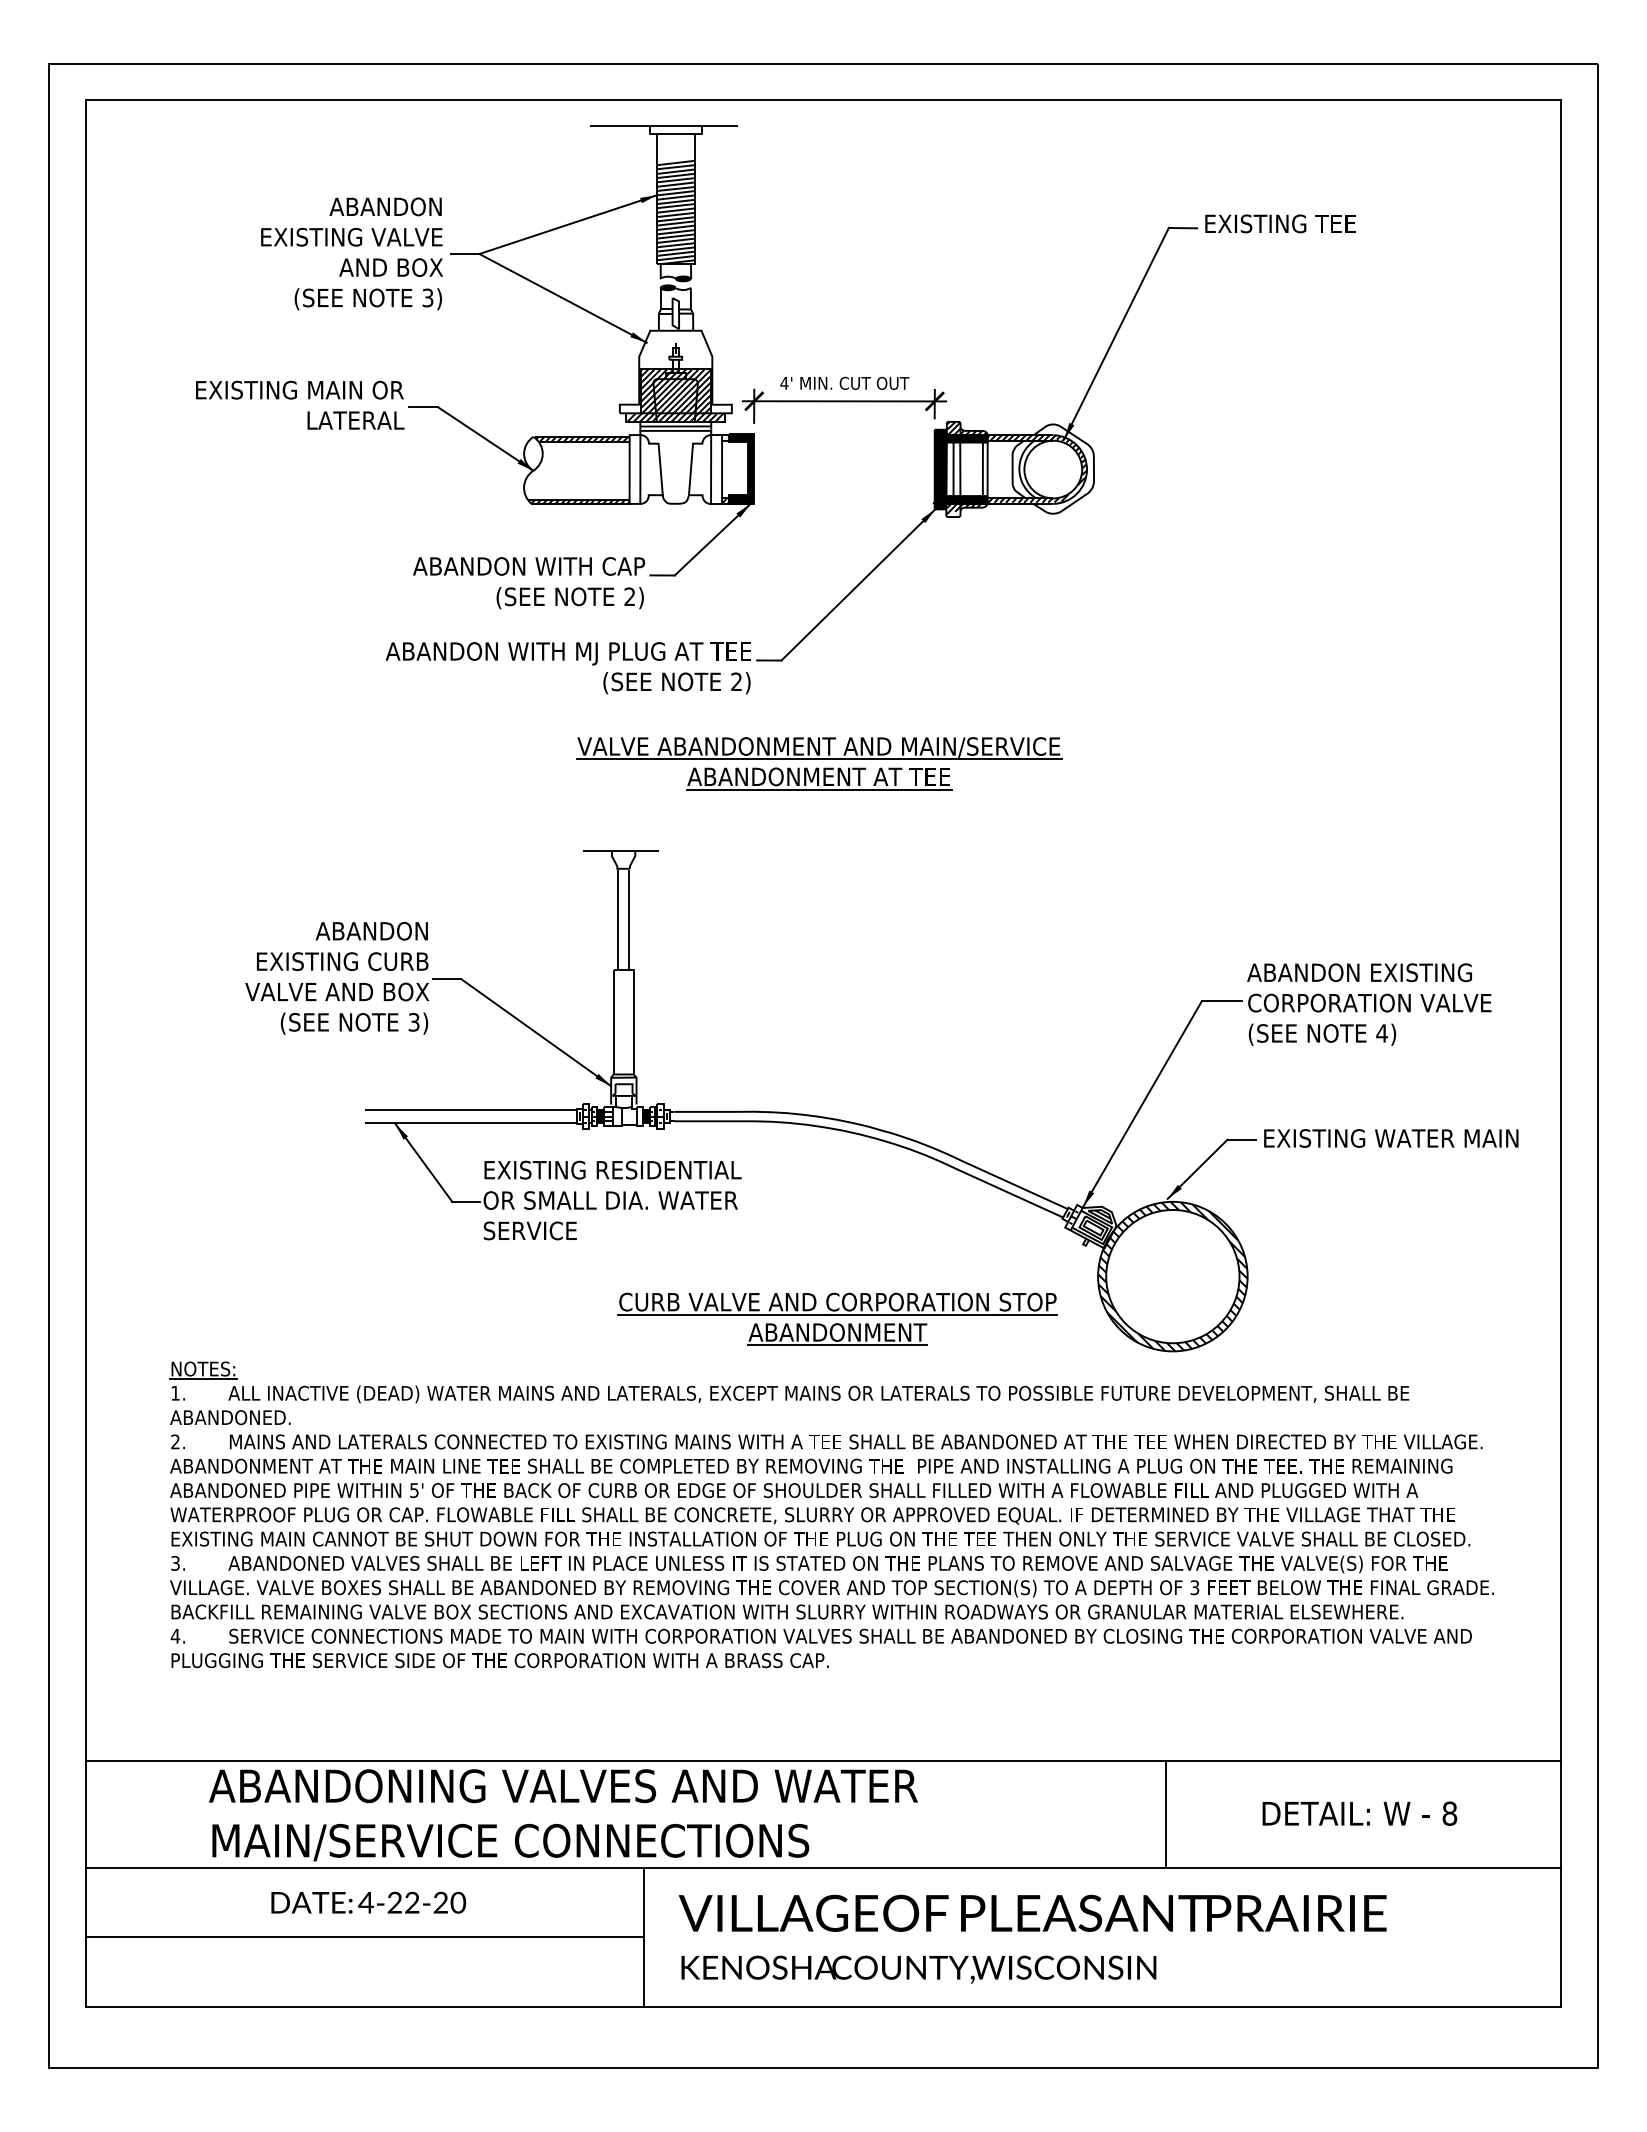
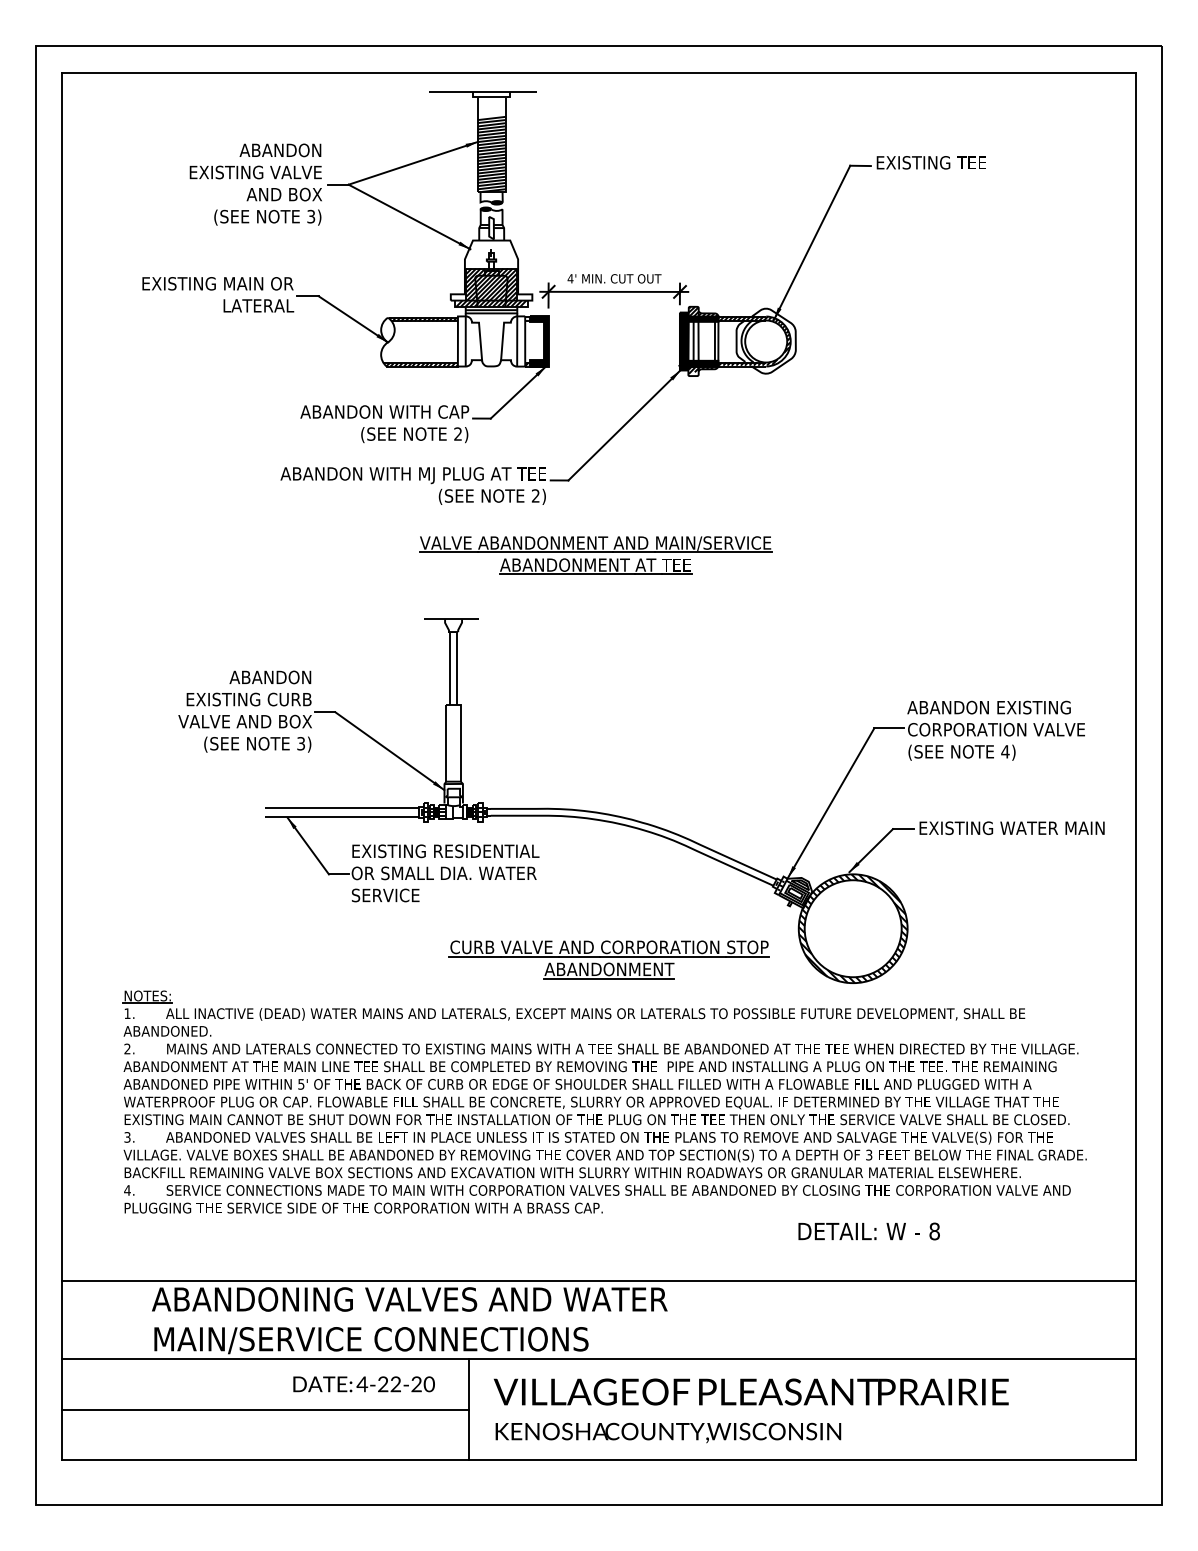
text: (1359, 1813) -> (868, 1231), moved
line: (1166, 1814) -> (848, 1320), removed
text: (368, 1902) -> (363, 1384), moved

